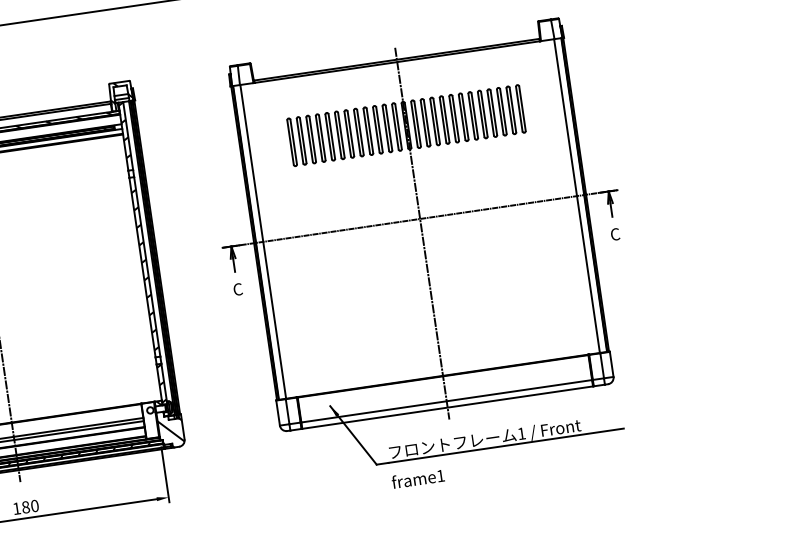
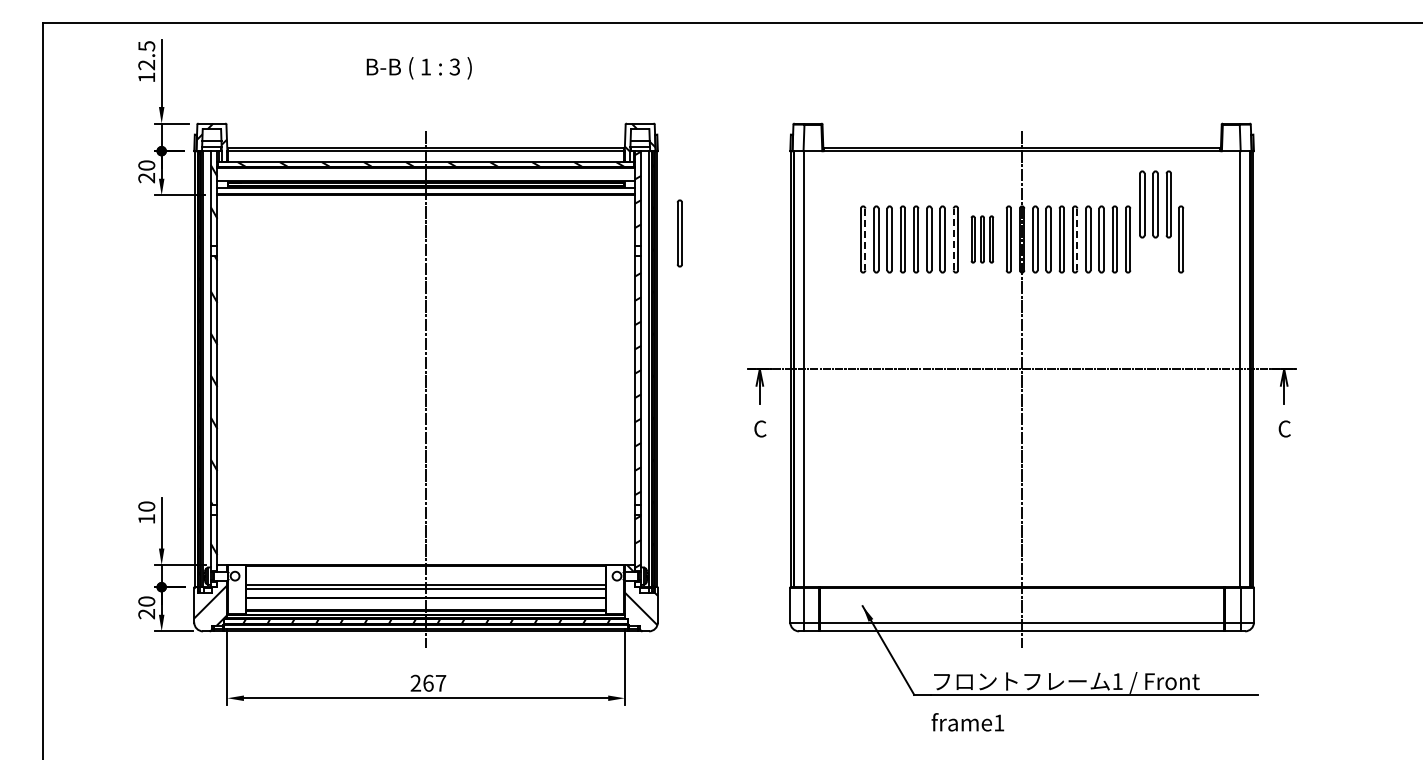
part: (501, 111) -> (1155, 204), moved
line: (446, 119) -> (1077, 239), solid -> dashed
part: (378, 129) -> (982, 239), size x0.7
line: (357, 132) -> (953, 239), solid -> dashed
line: (293, 142) -> (865, 239), solid -> dashed
part: (159, 157) -> (679, 233), added
text: (25, 506) -> (428, 682), 180 -> 267

